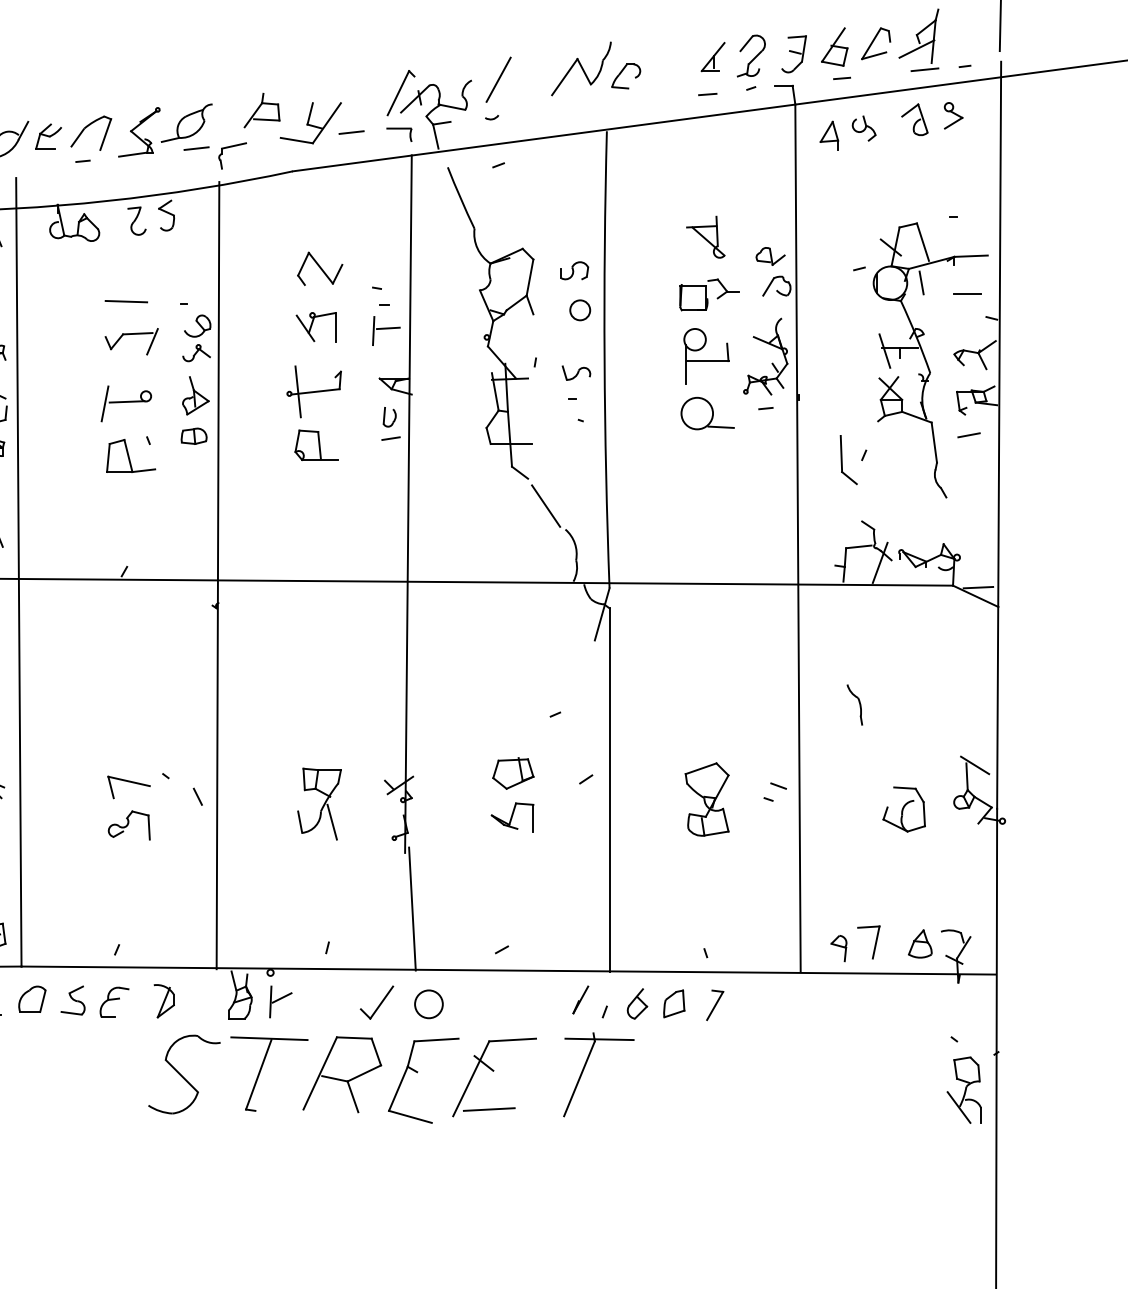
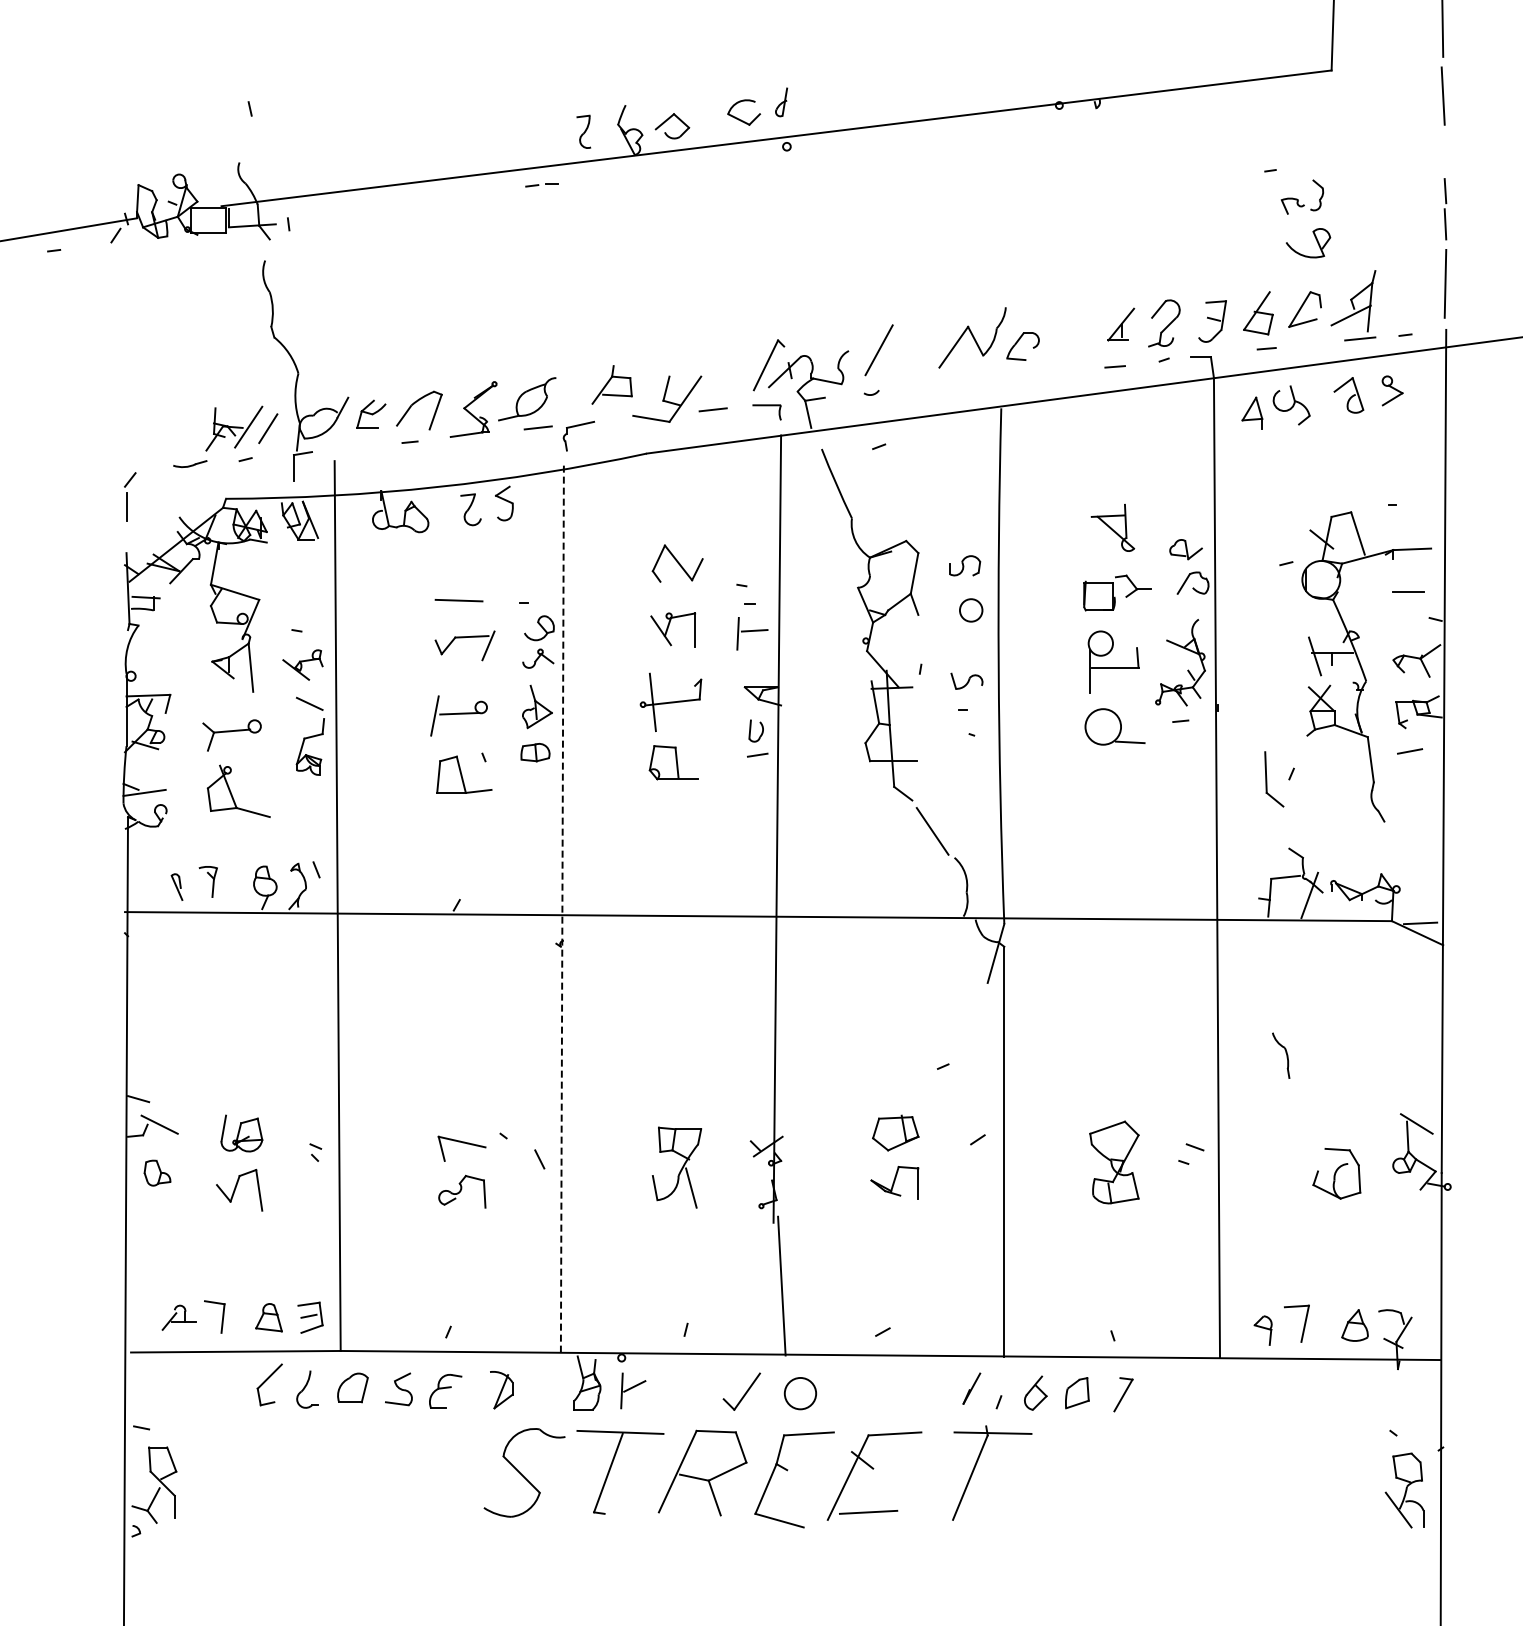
part: (864, 127) -> (1291, 404), size x1.4
line: (921, 282) -> (1356, 579), removed
line: (218, 576) -> (562, 910), solid -> dashed

